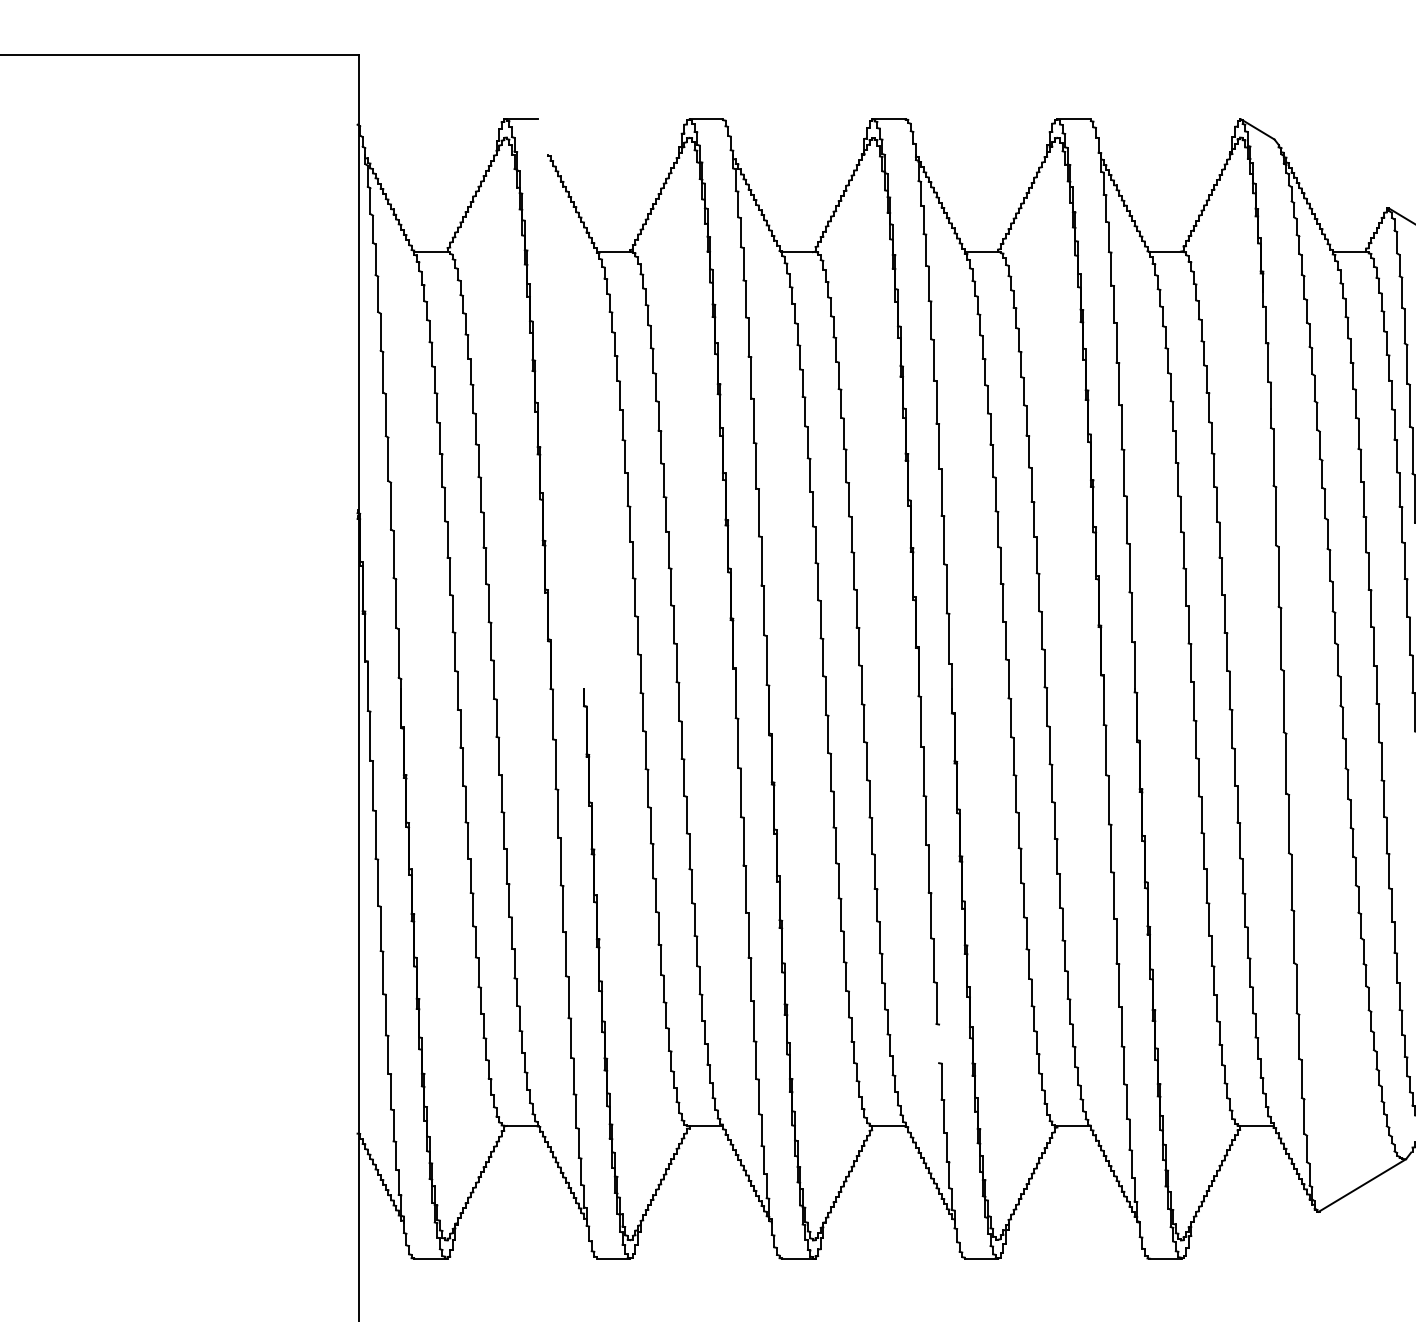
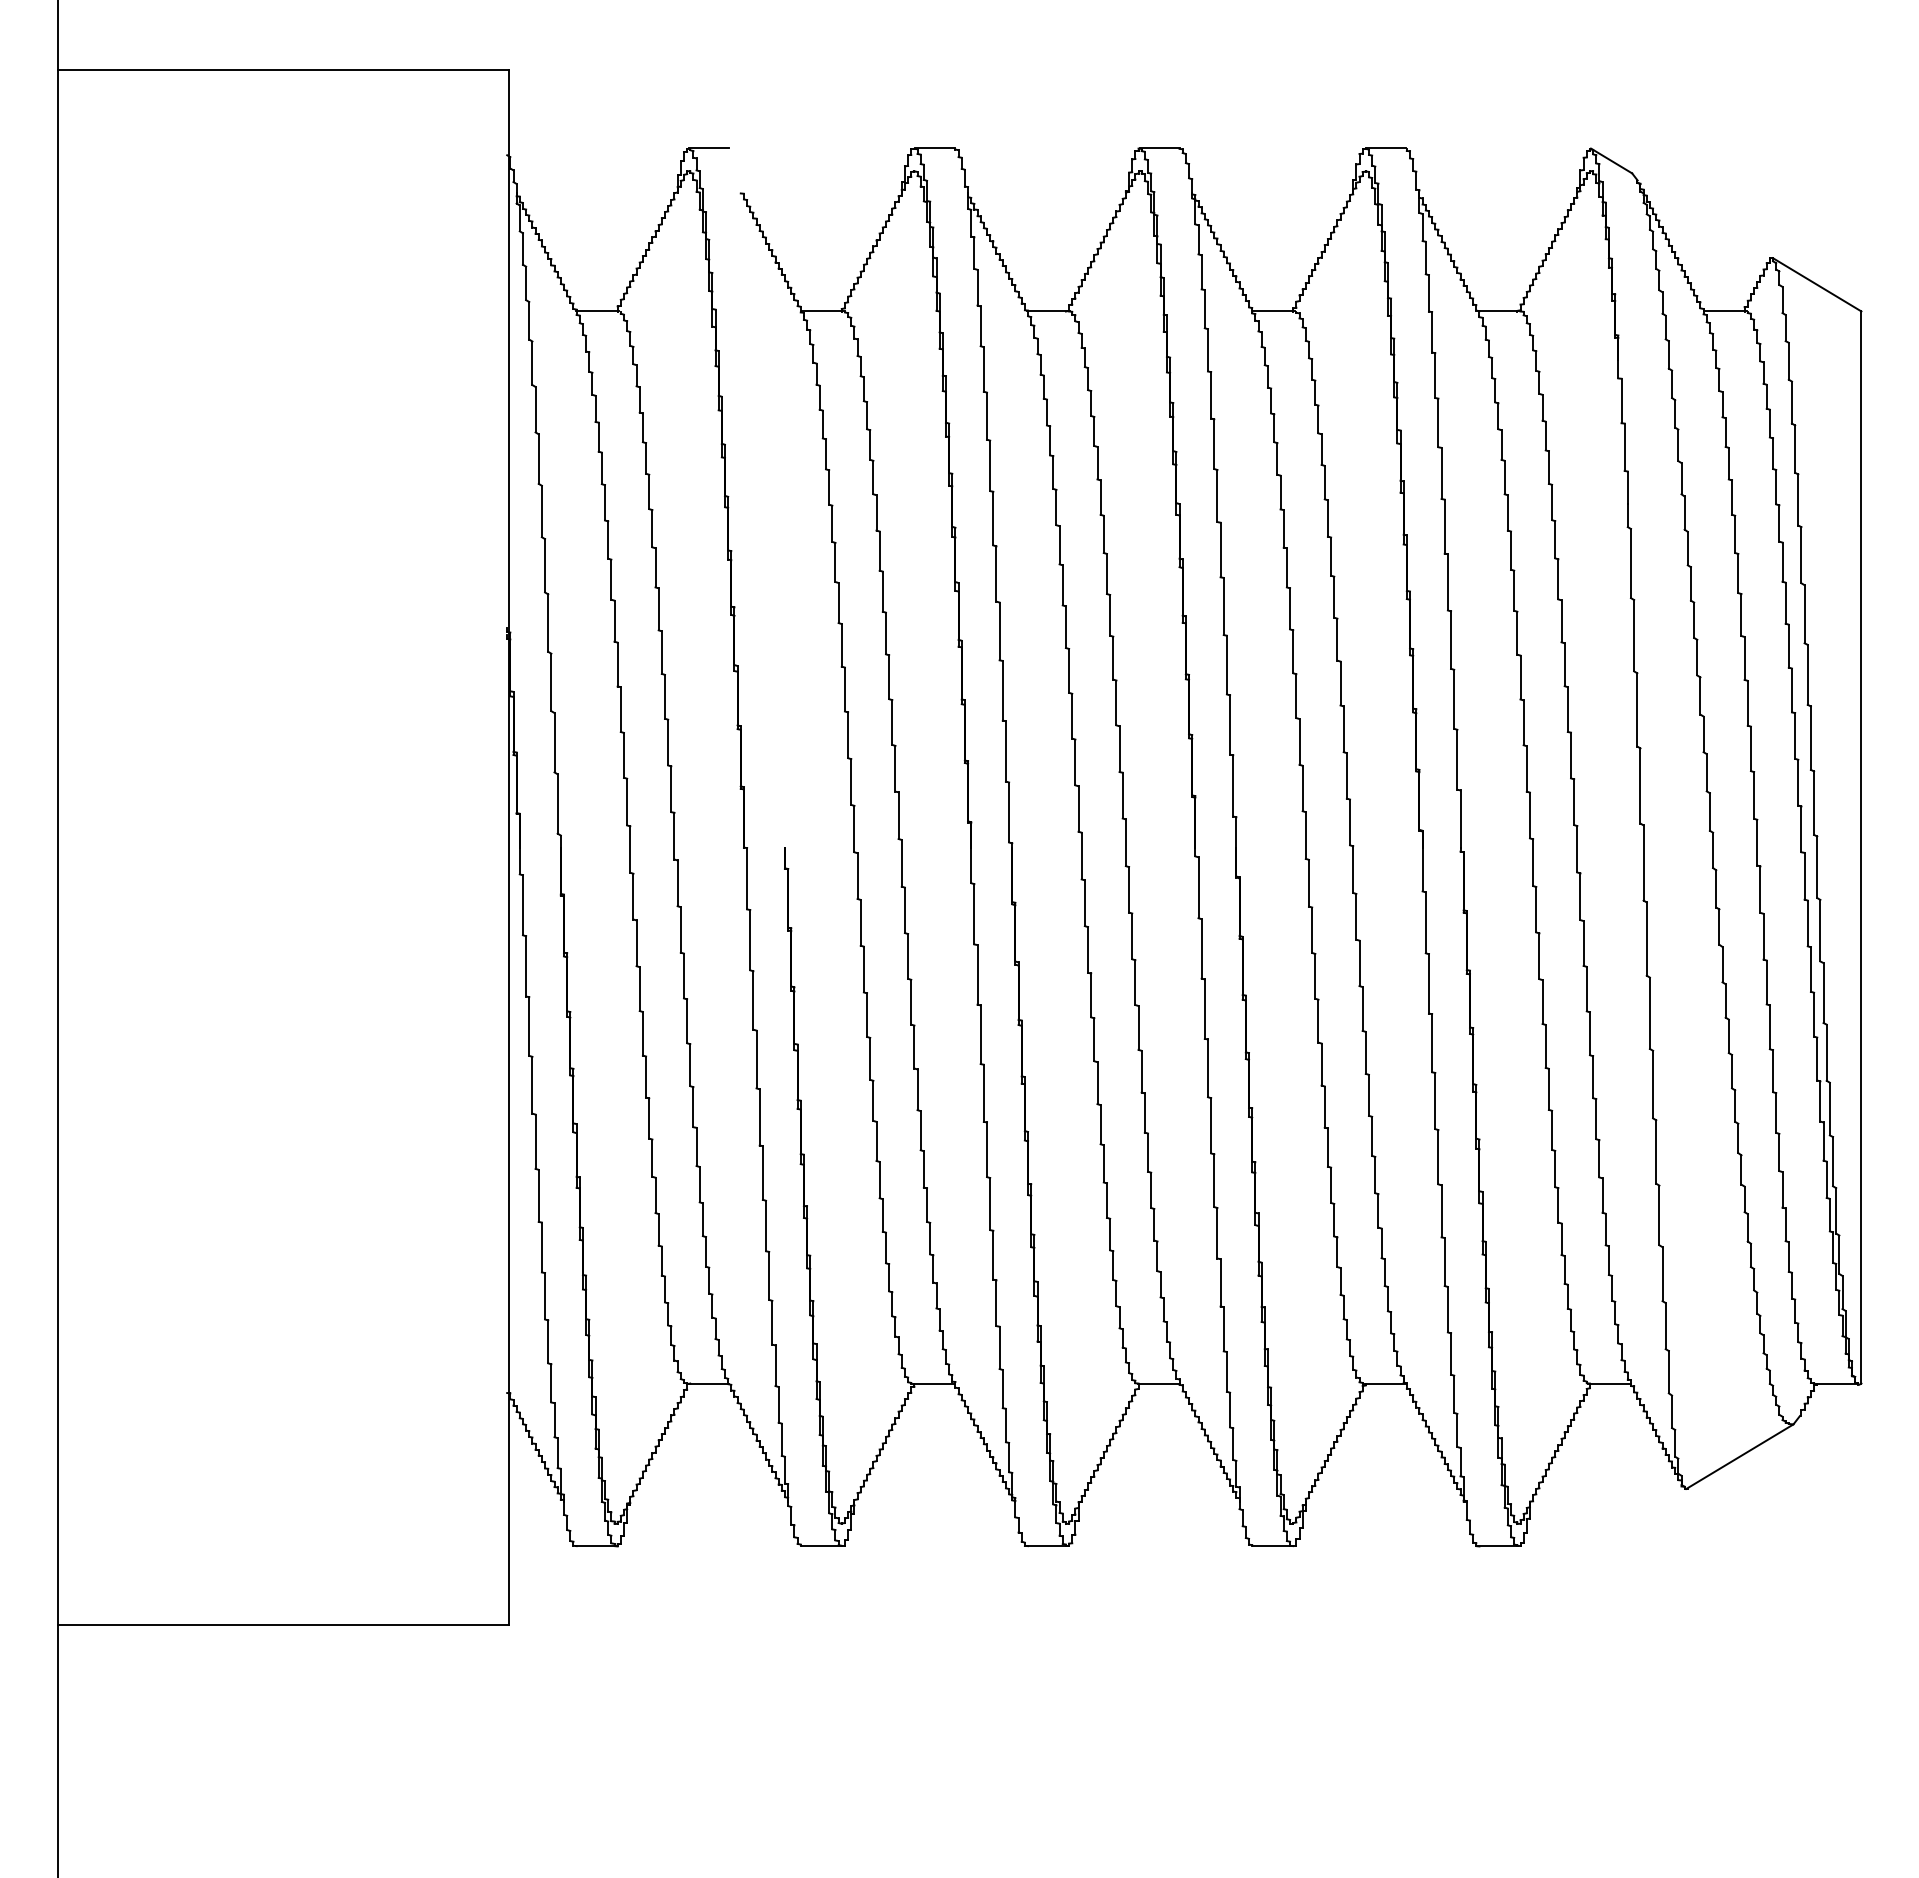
line: (938, 1043) -> (1220, 1282), added

